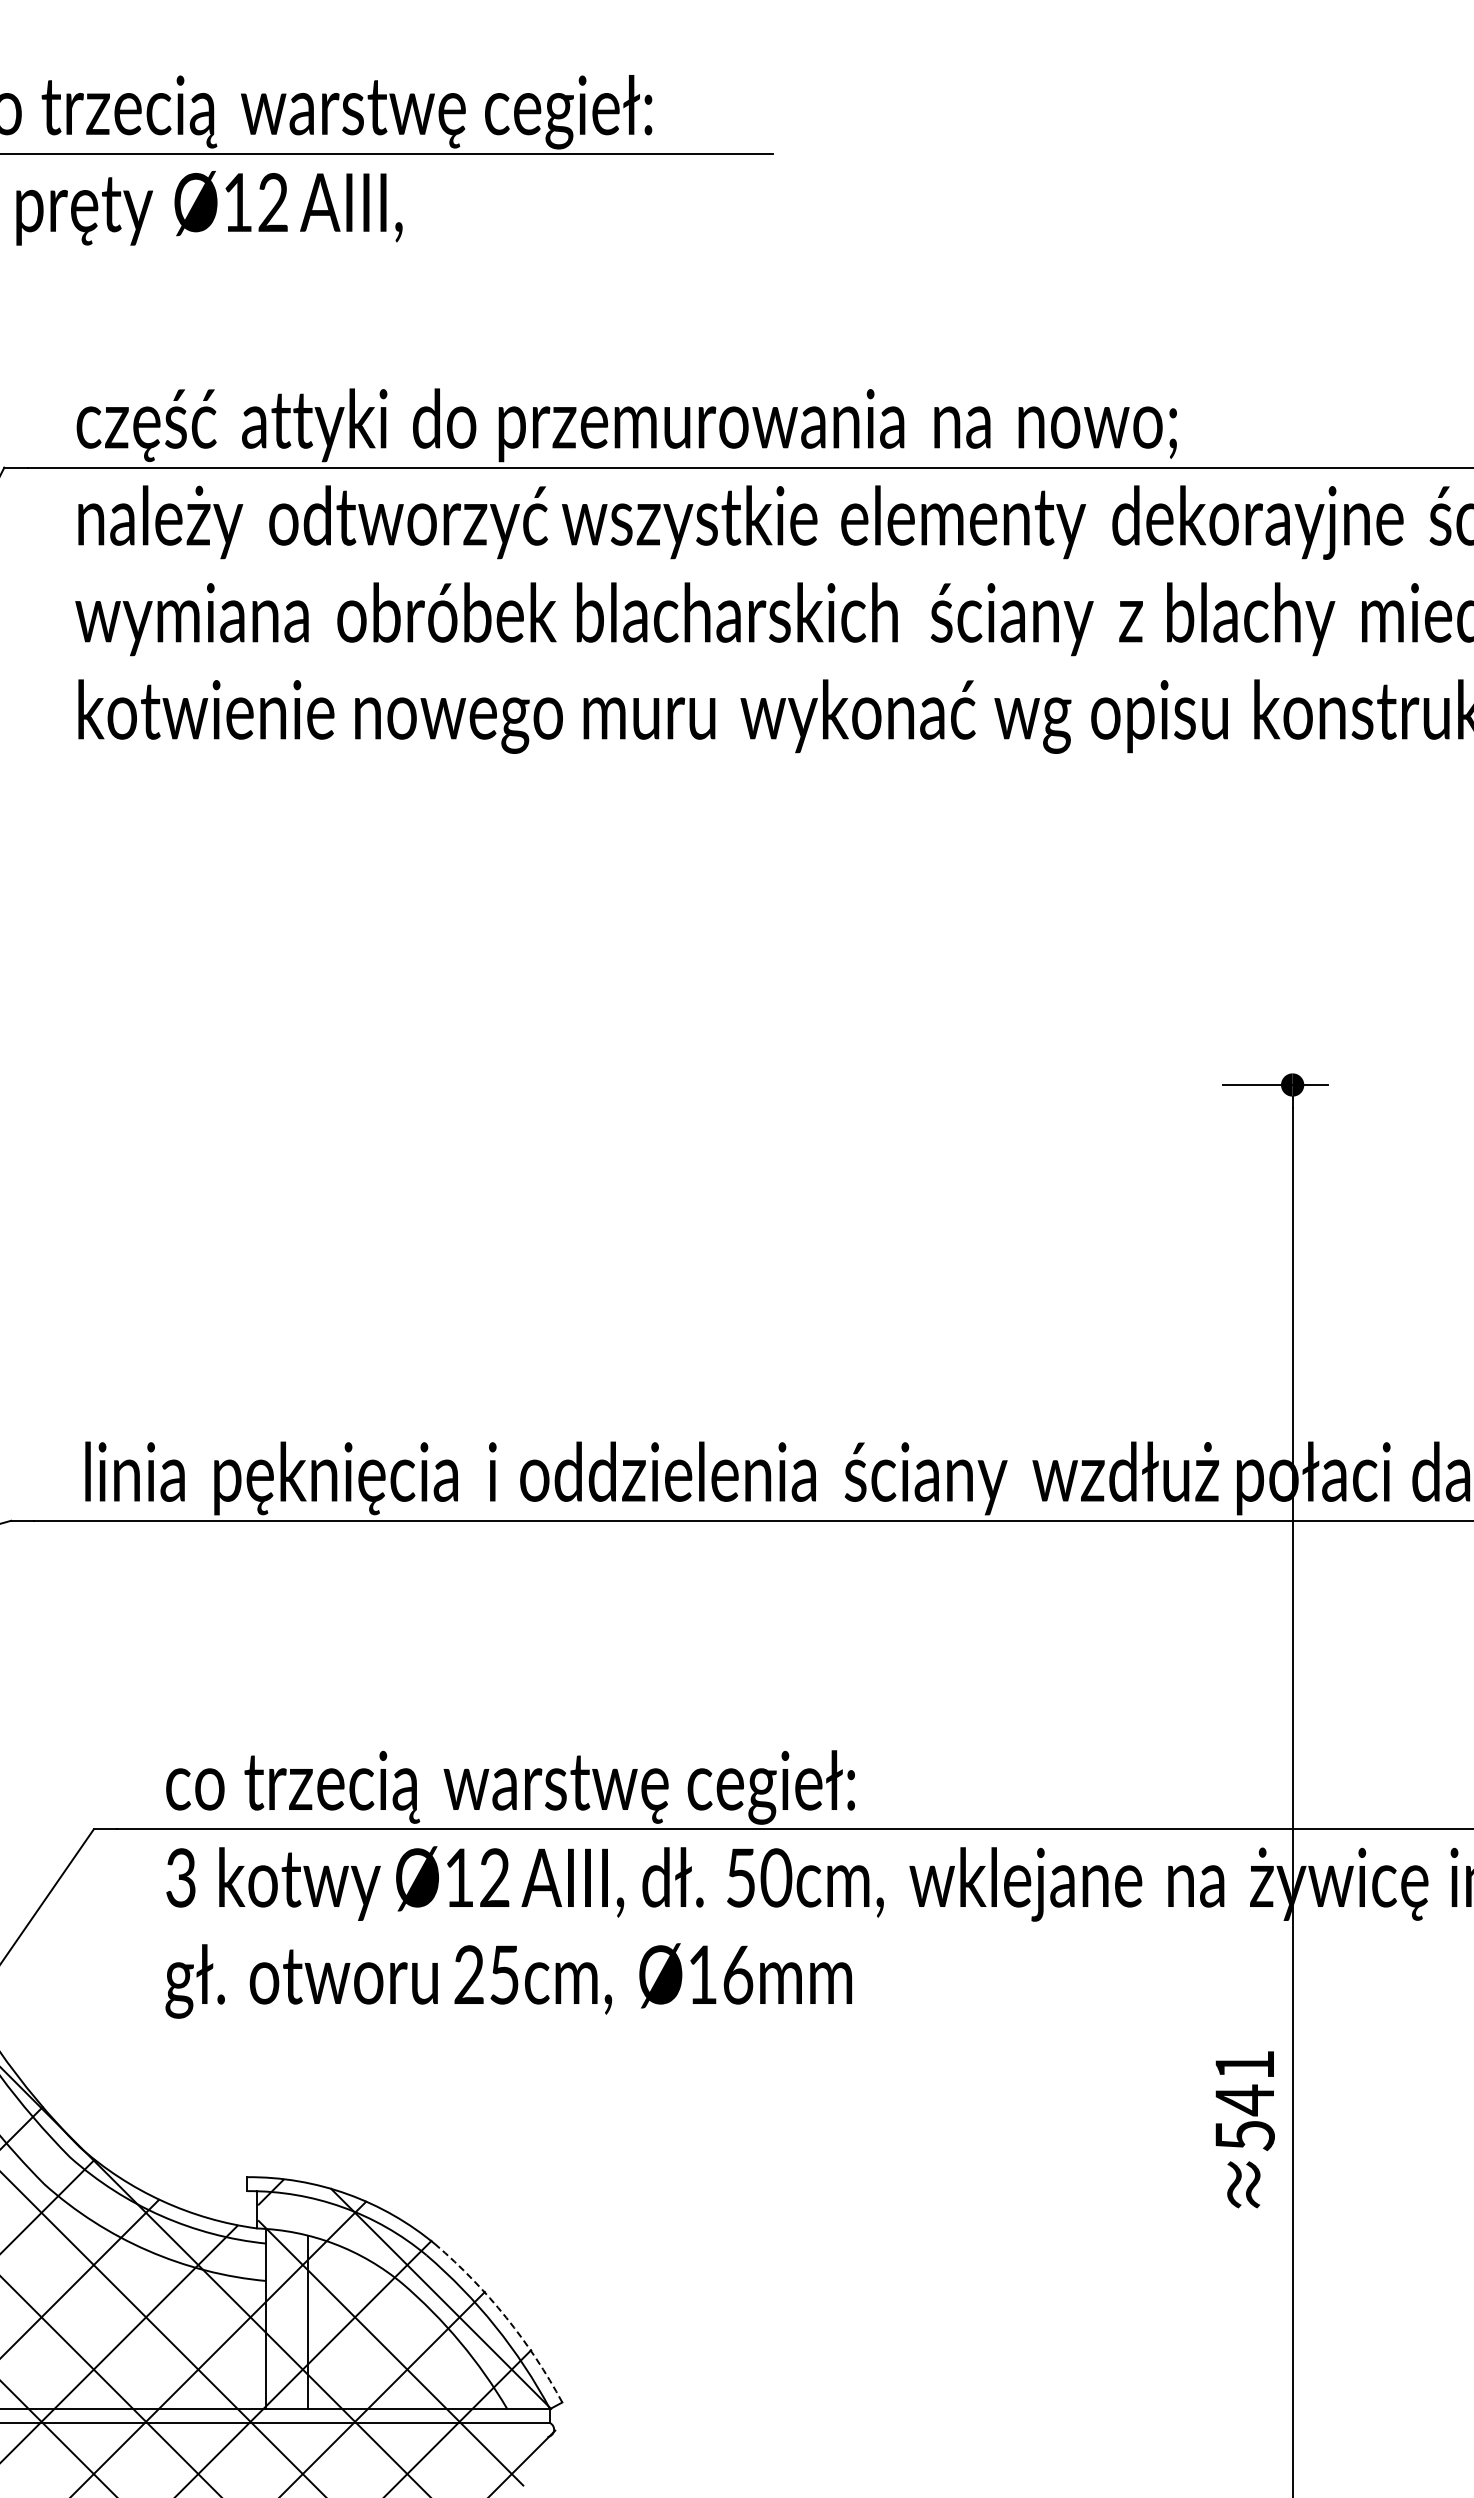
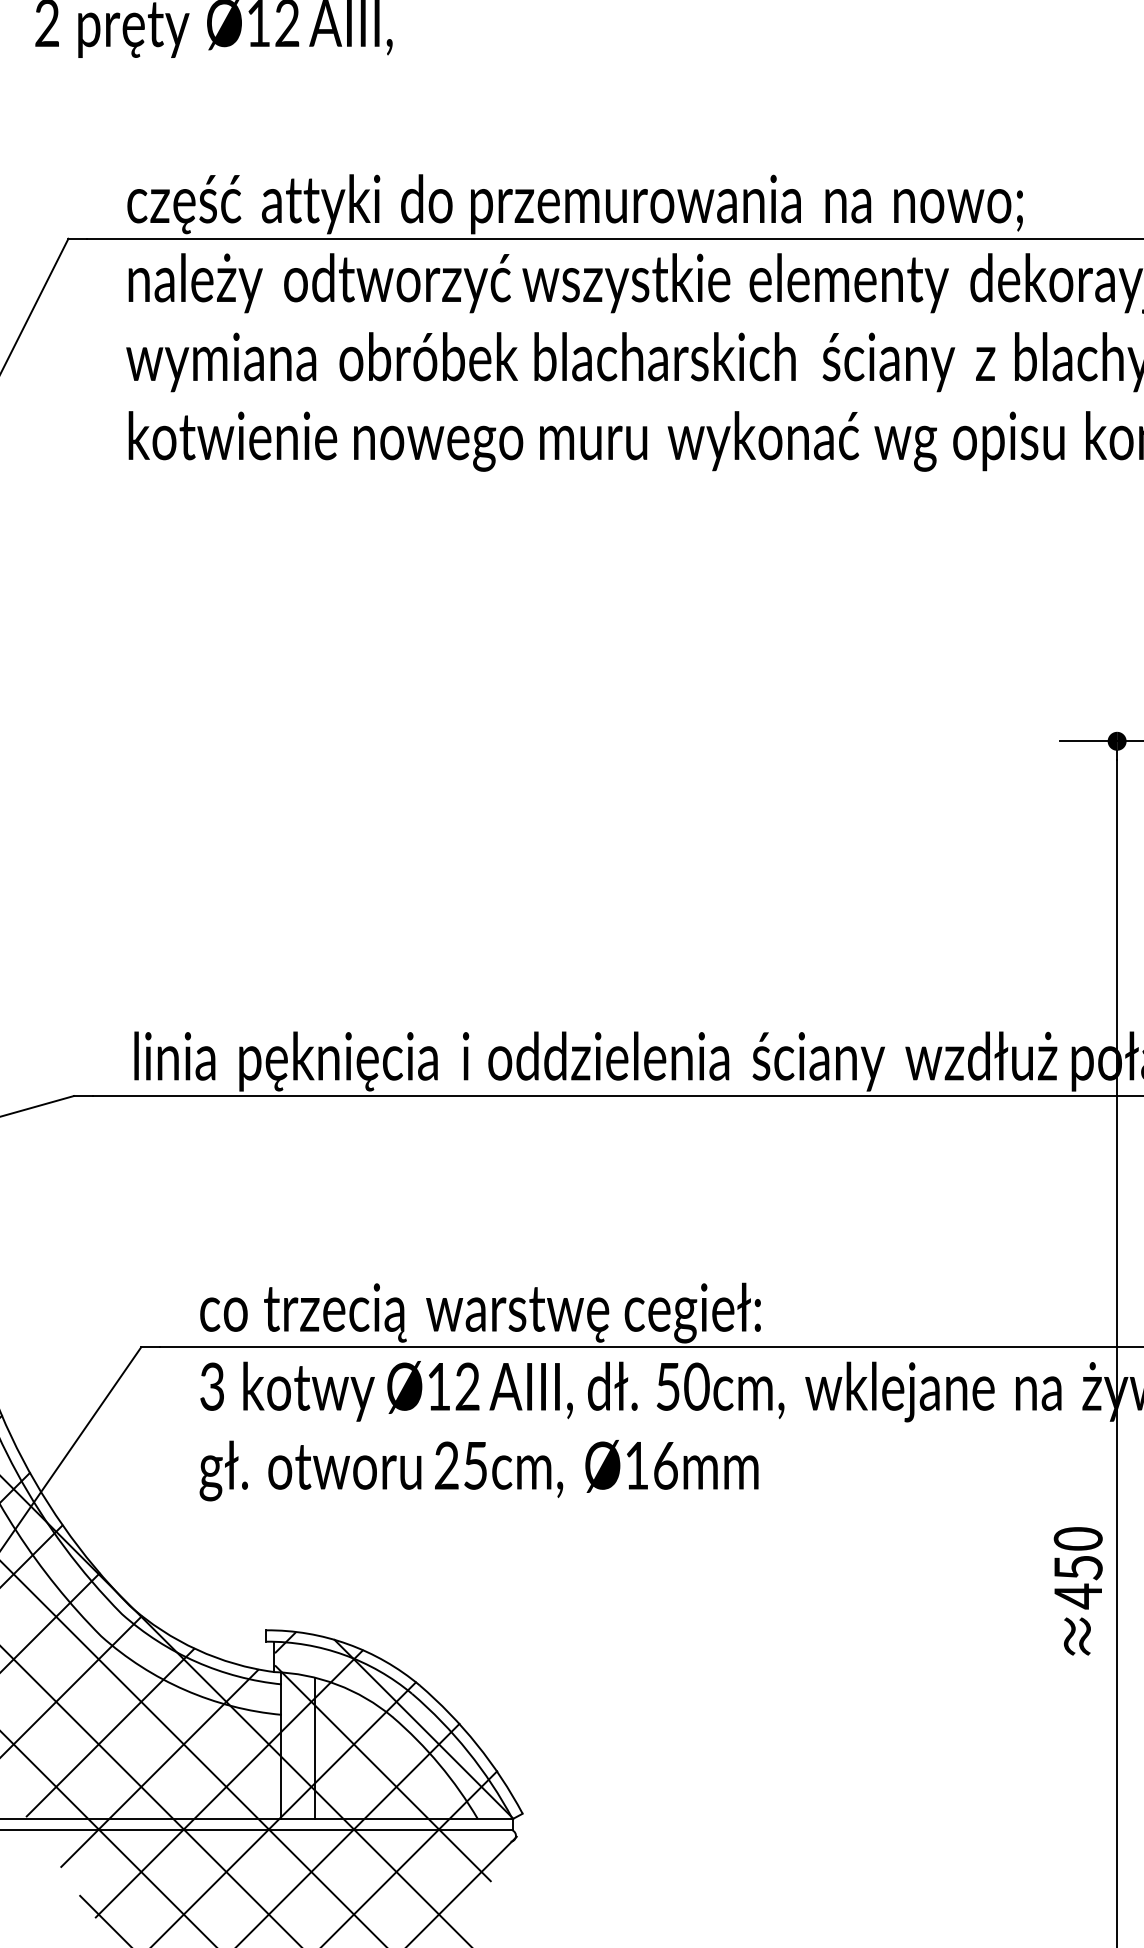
text: (1244, 2100) -> (1077, 1567), 541 -> 450
arc: (506, 2317) -> (477, 1744), dashed -> solid

